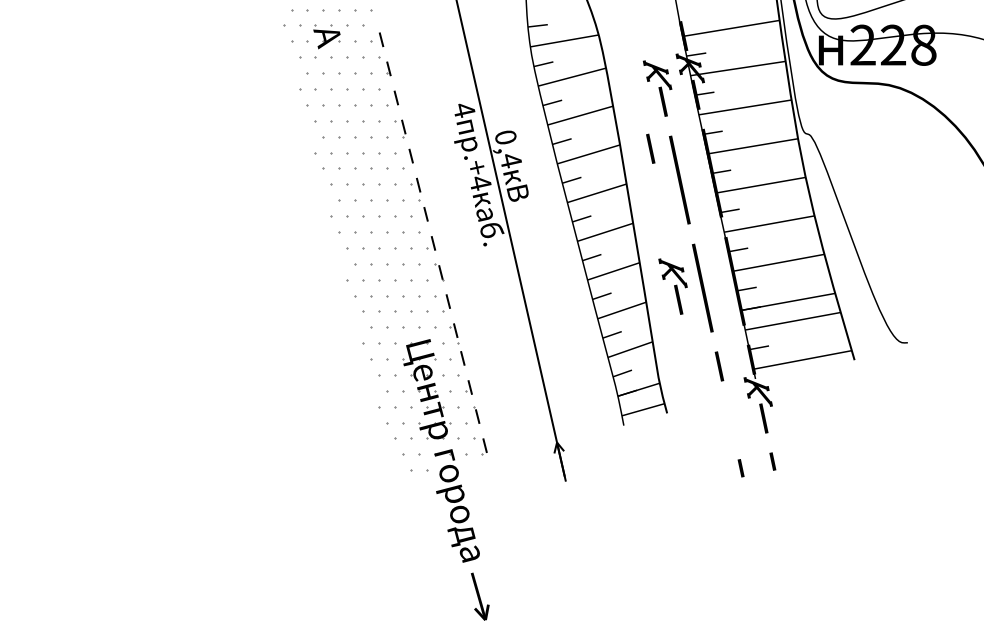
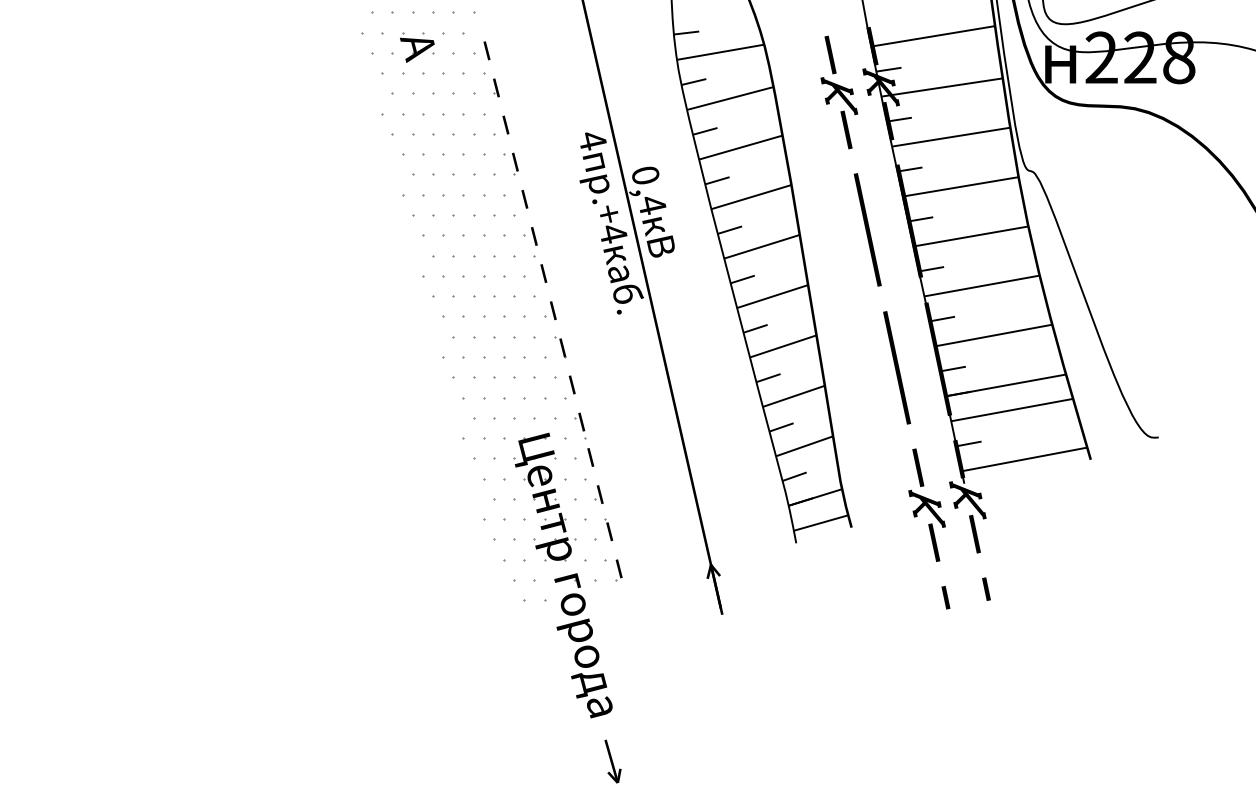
part: (650, 148) -> (830, 54), moved
part: (672, 286) -> (926, 525), moved
part: (479, 596) -> (612, 761), size x0.71

